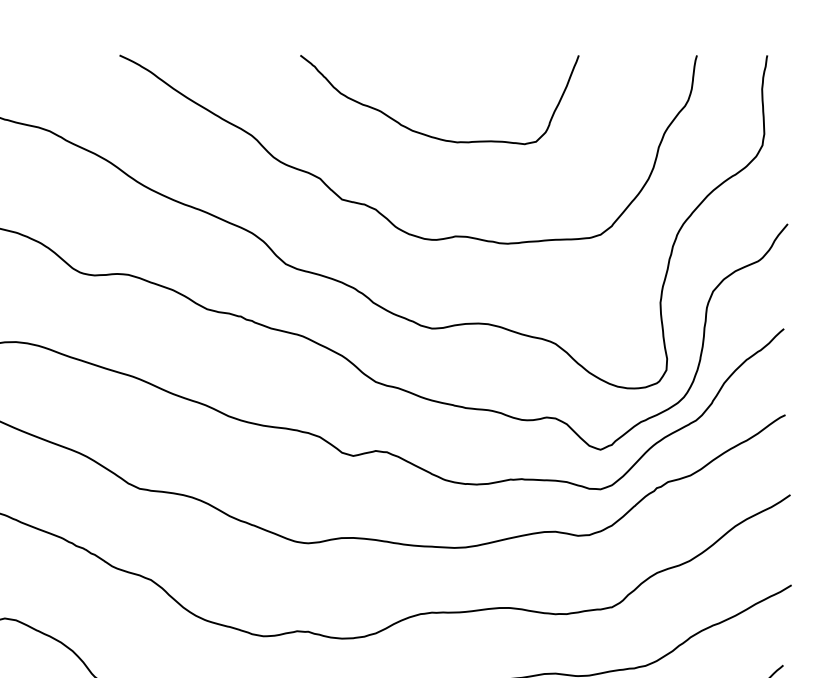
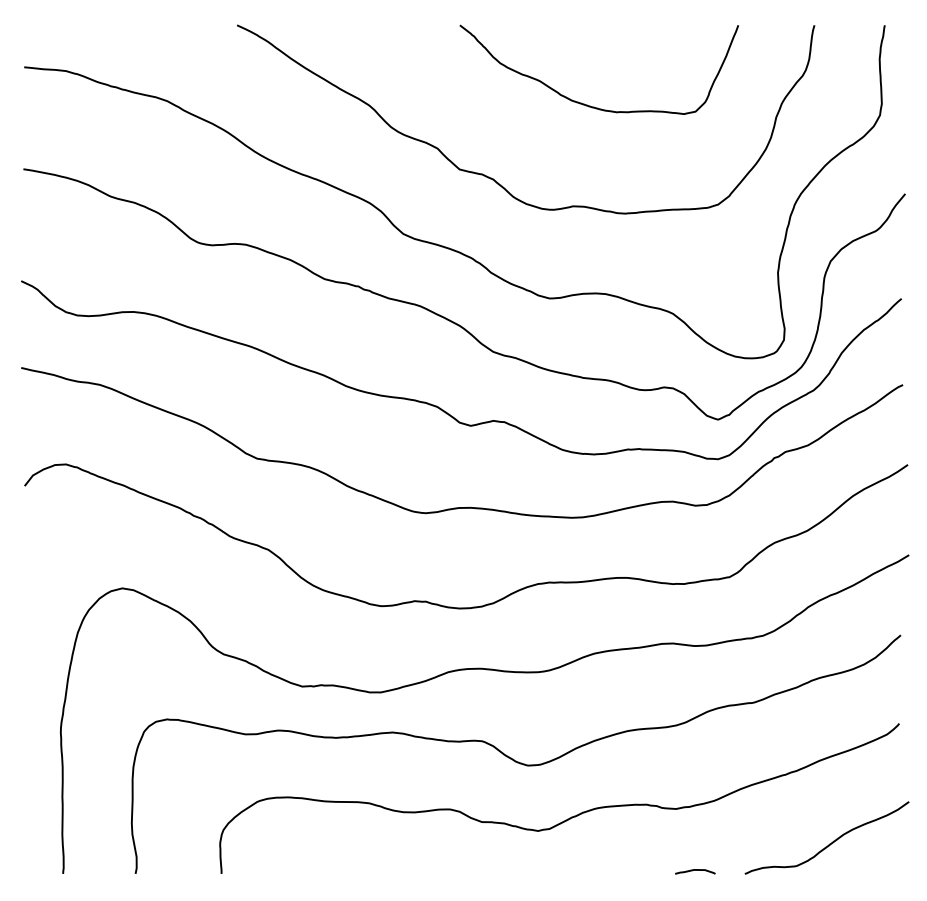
curve: (427, 134) -> (587, 104), moved

